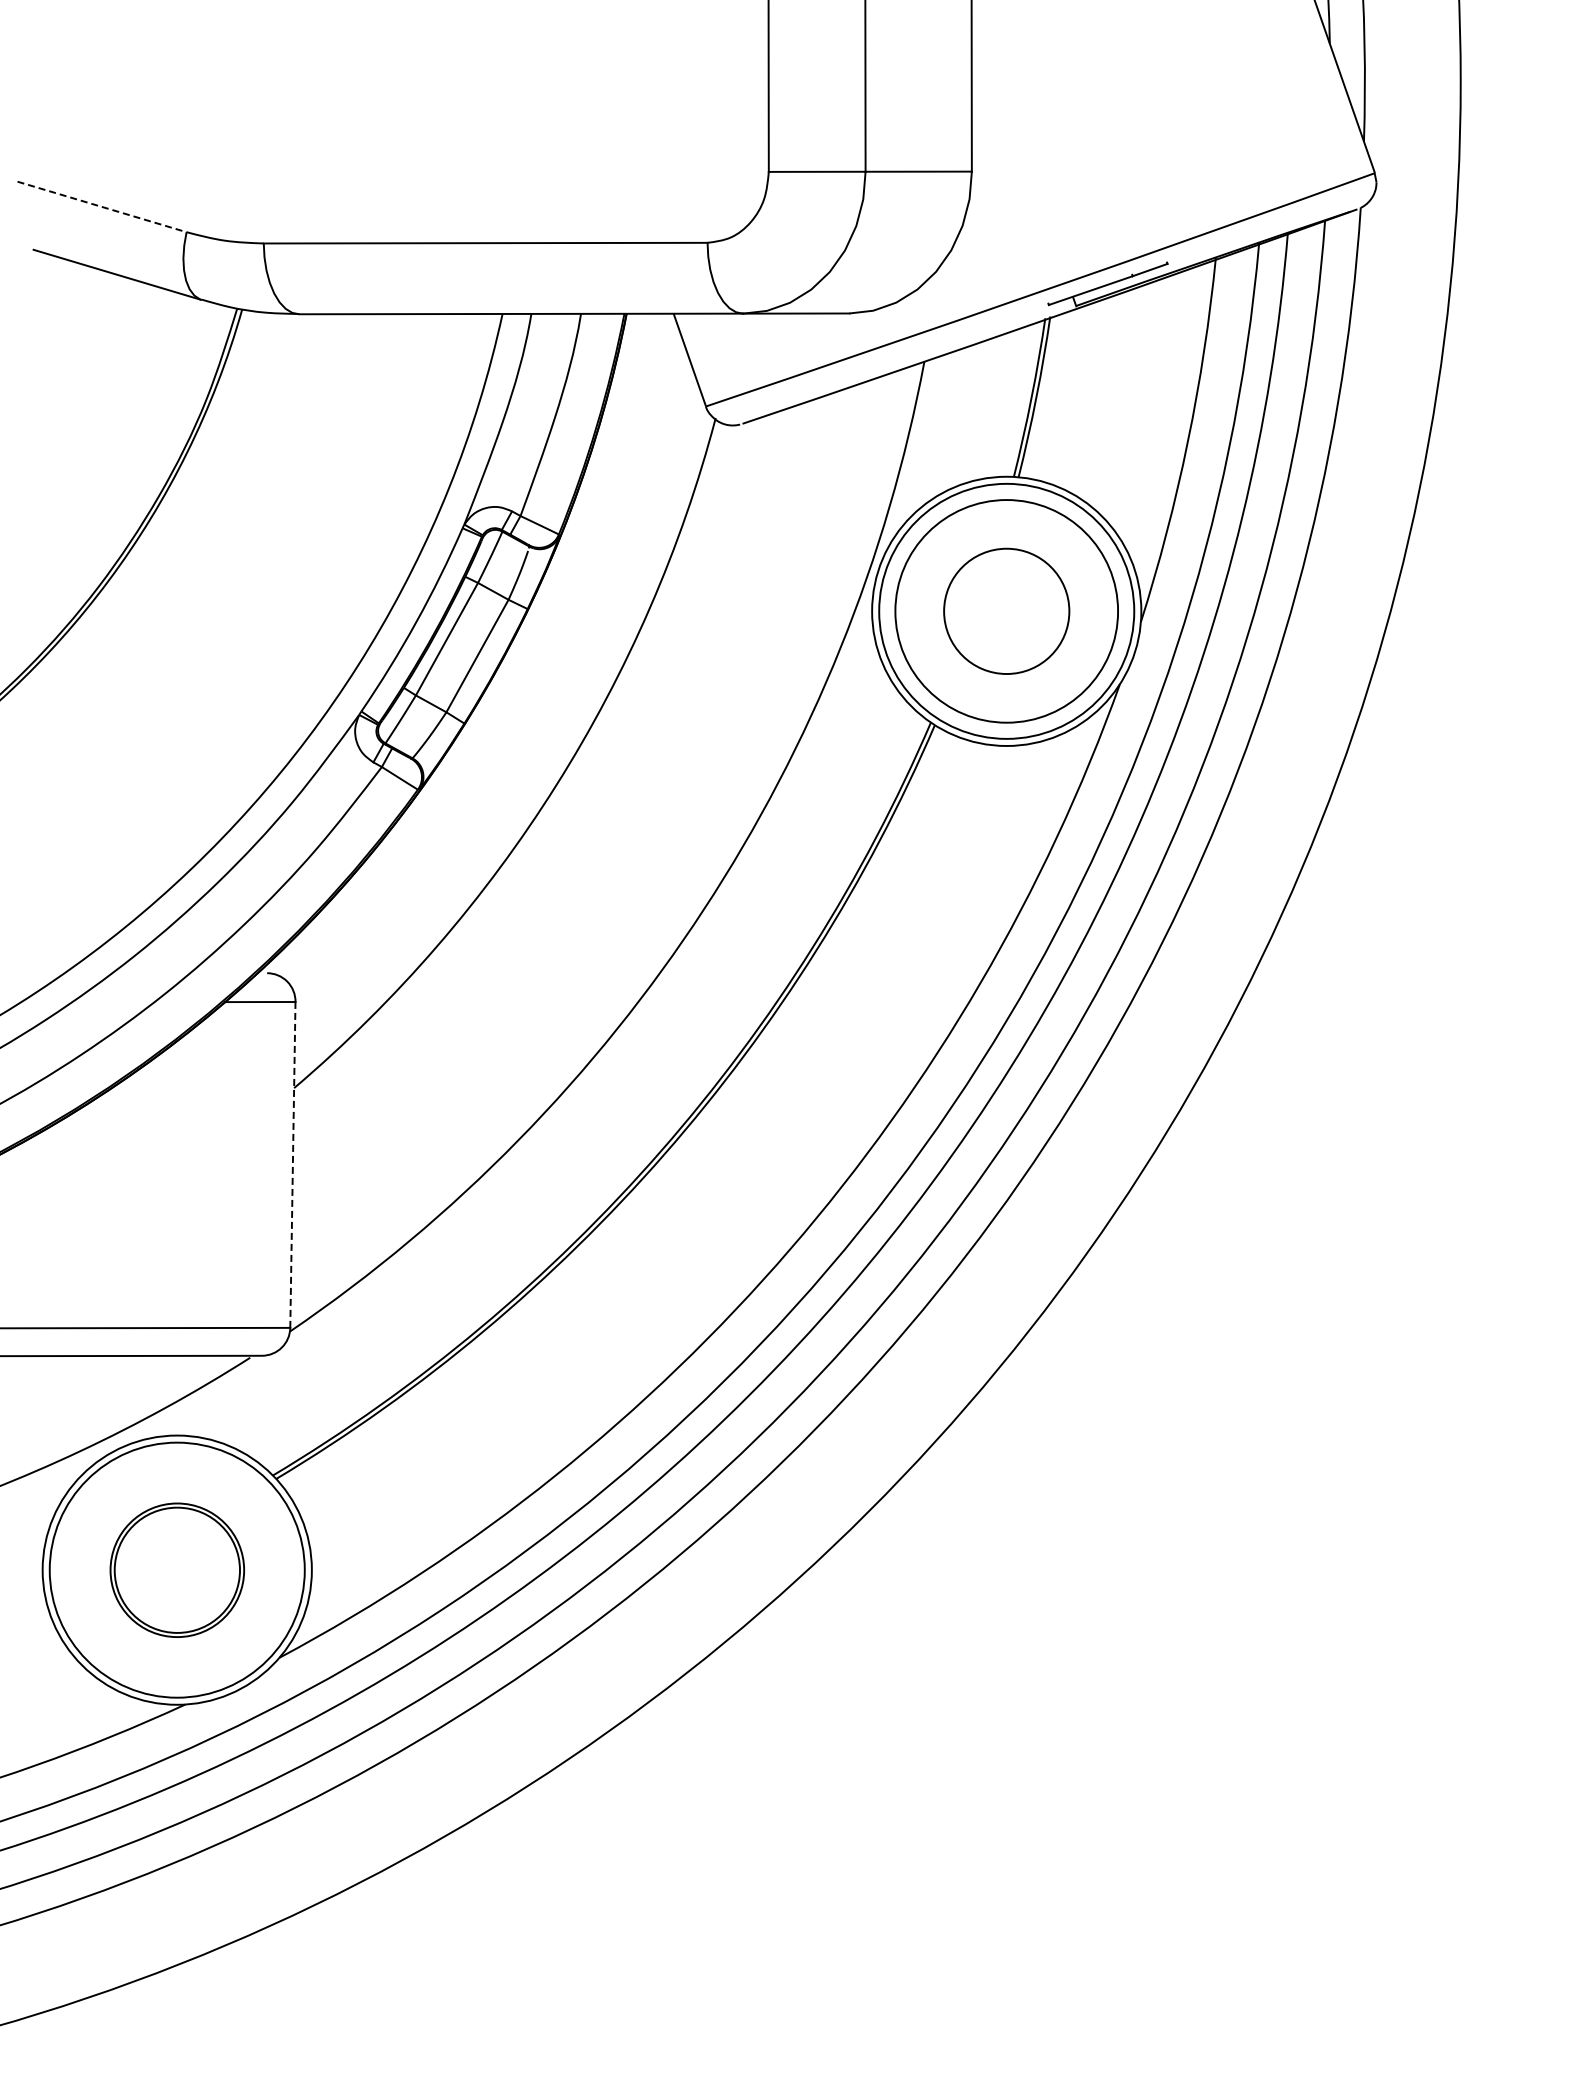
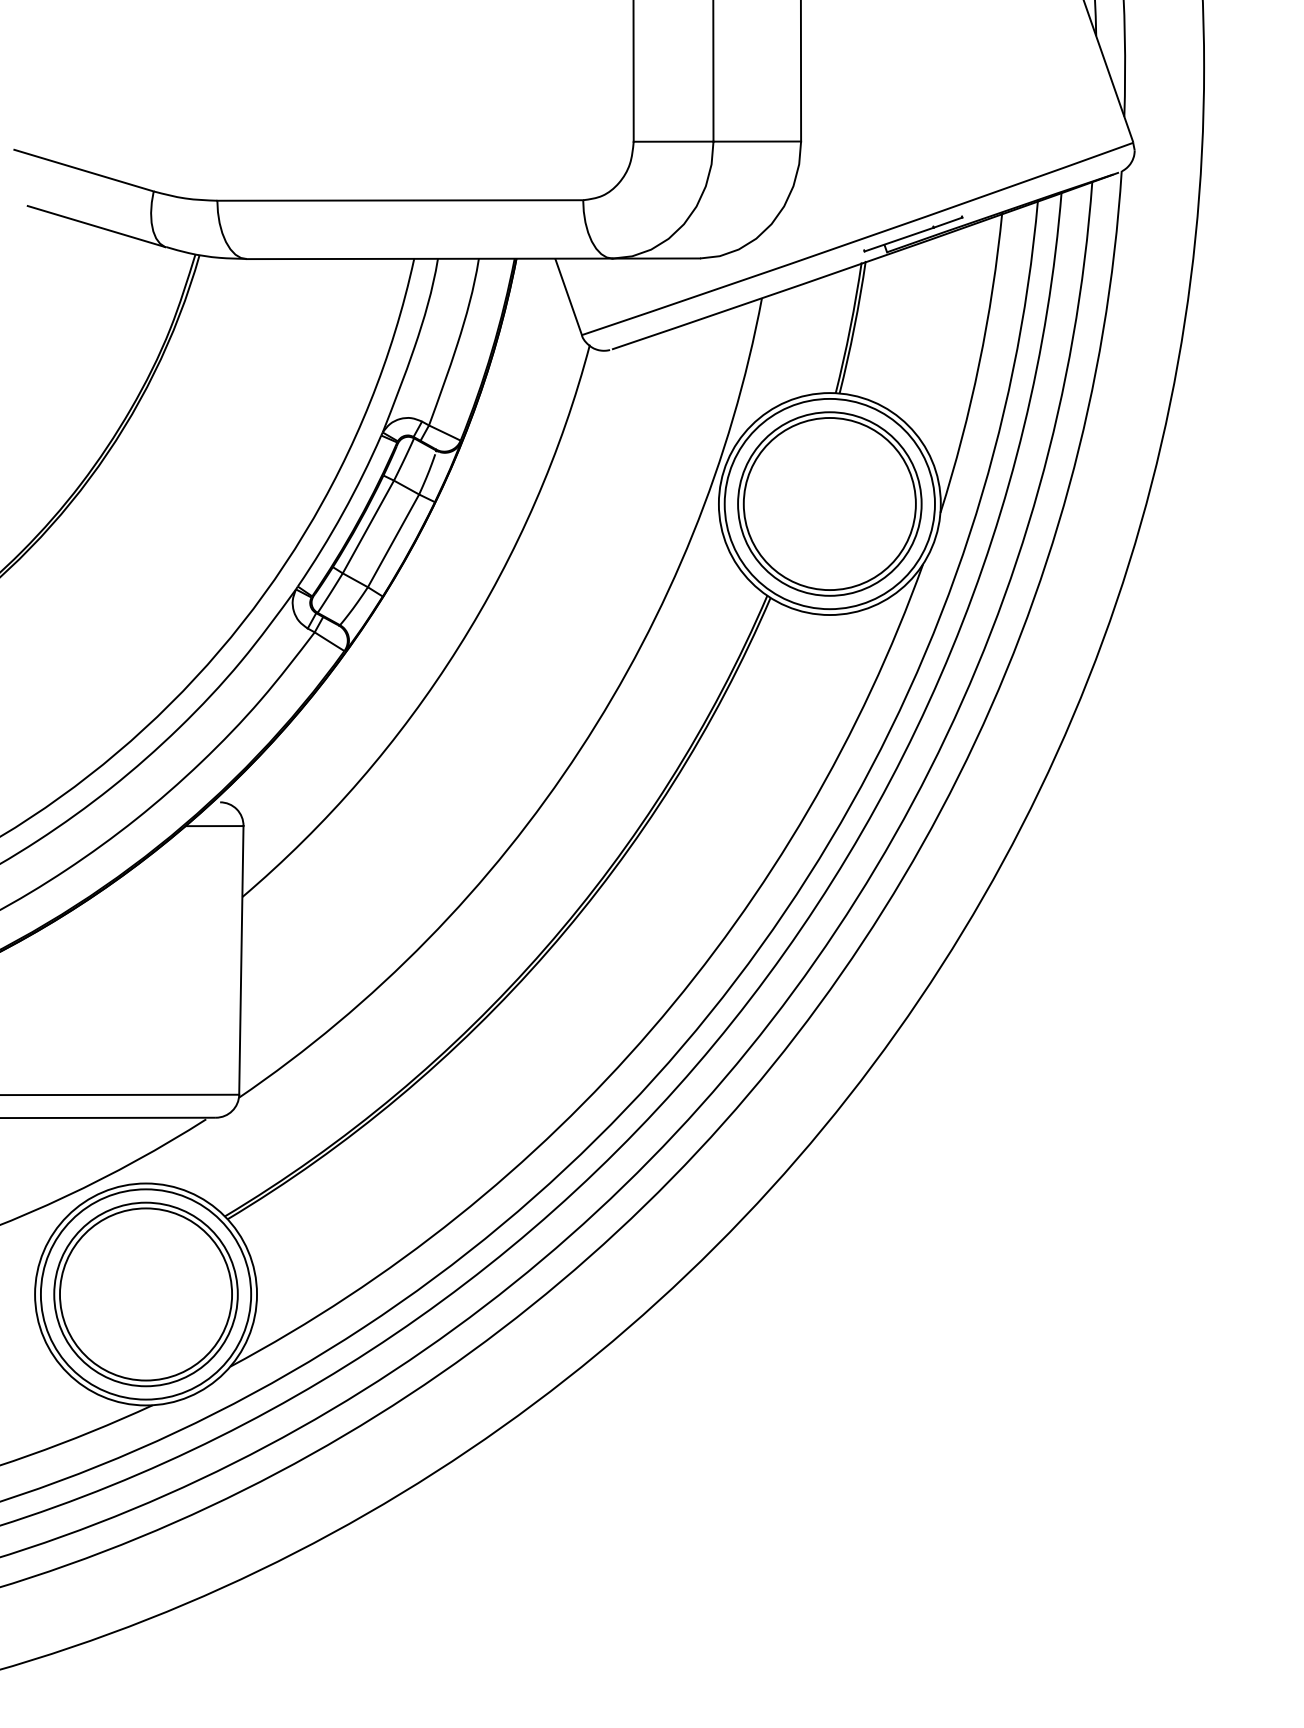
line: (102, 207) -> (84, 171), dashed -> solid
circle: (1006, 610) -> (829, 503), size x1.67
line: (292, 1164) -> (241, 960), dashed -> solid
part: (177, 1570) -> (146, 1294), size x1.67

